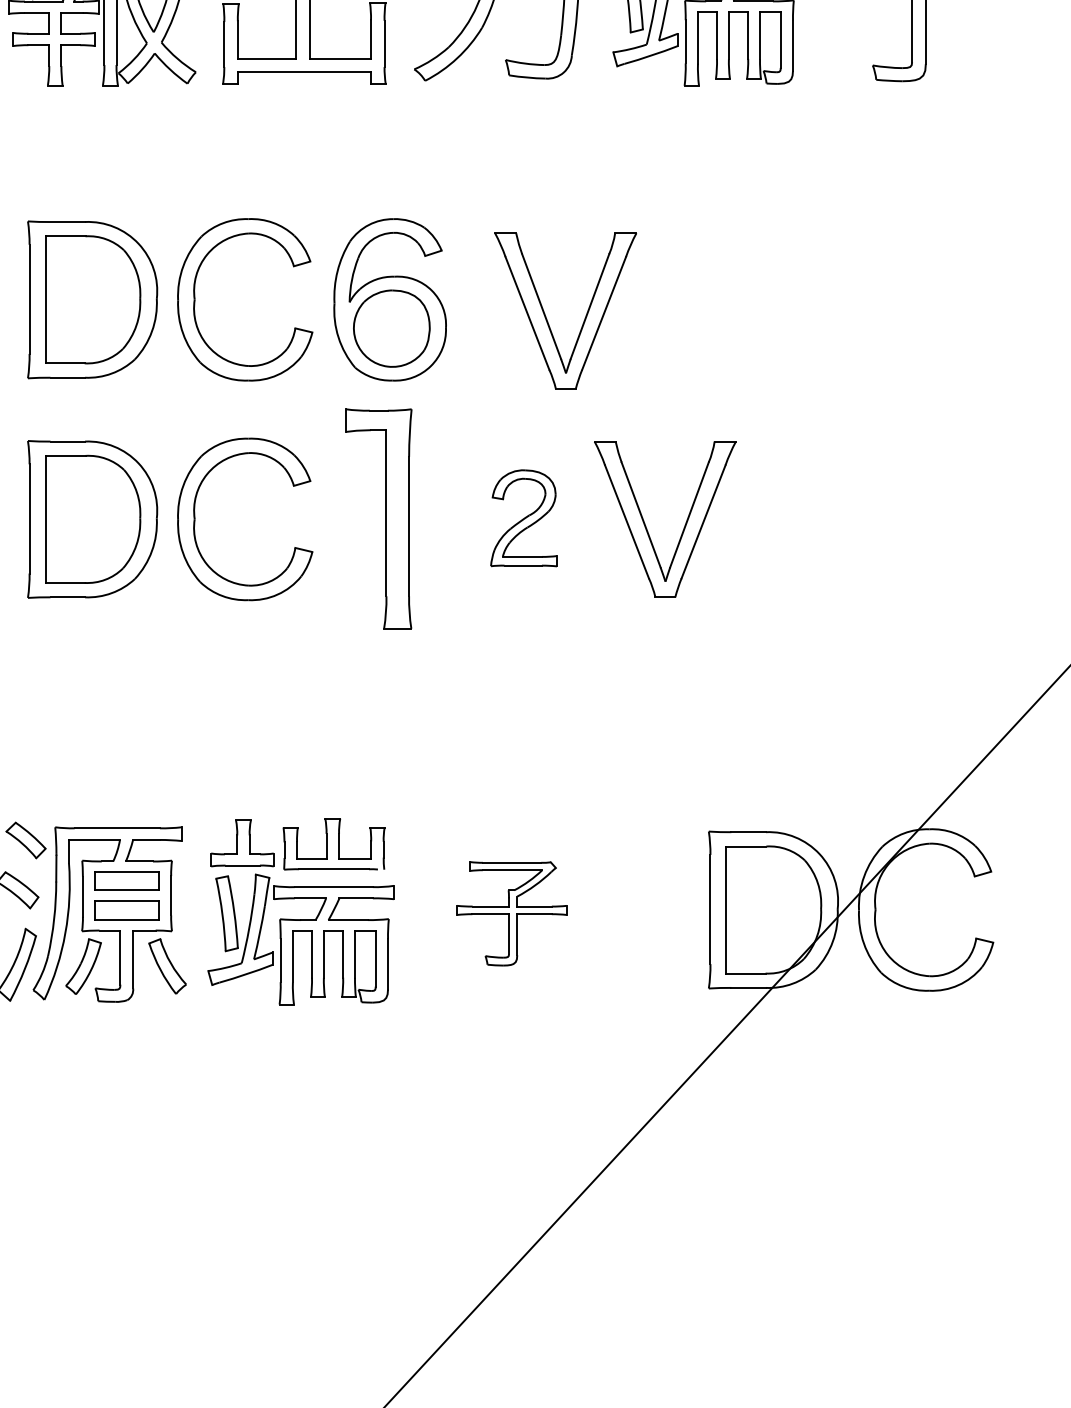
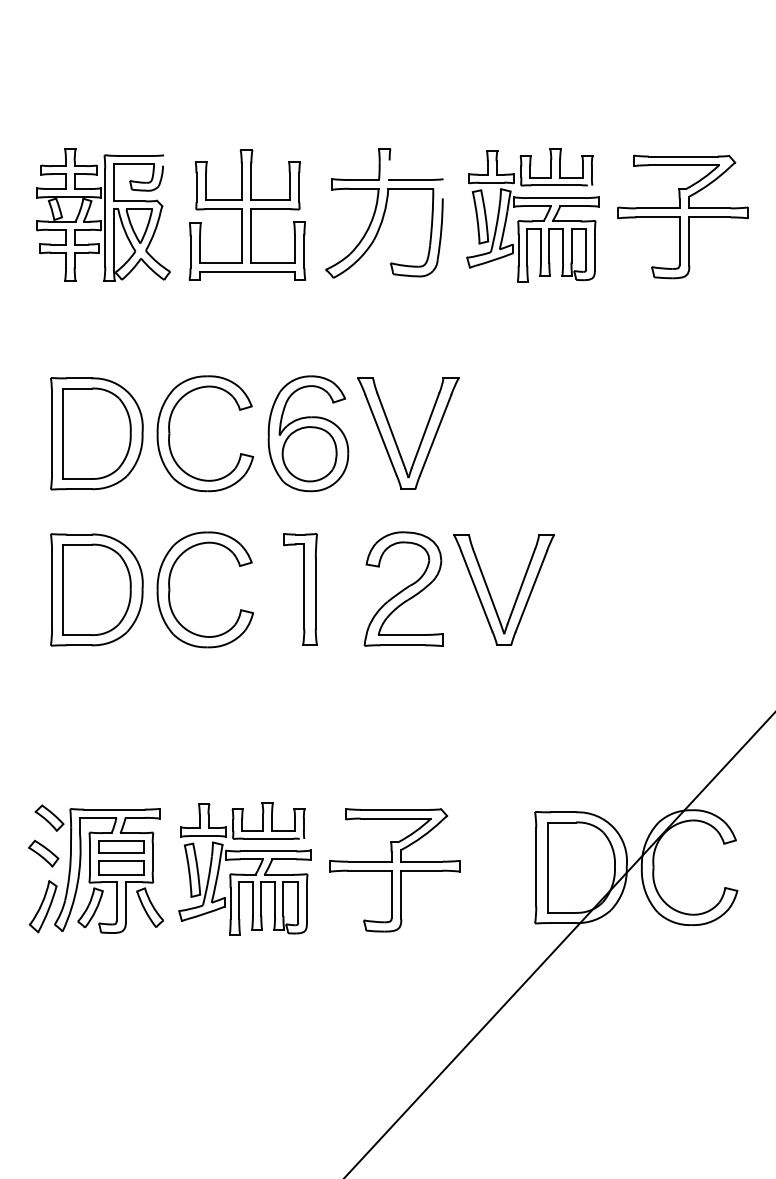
part: (547, 317) -> (395, 438), moved
part: (523, 517) -> (403, 588), size x1.67
part: (378, 518) -> (300, 589), size x0.71
part: (511, 914) -> (394, 870), size x1.67

